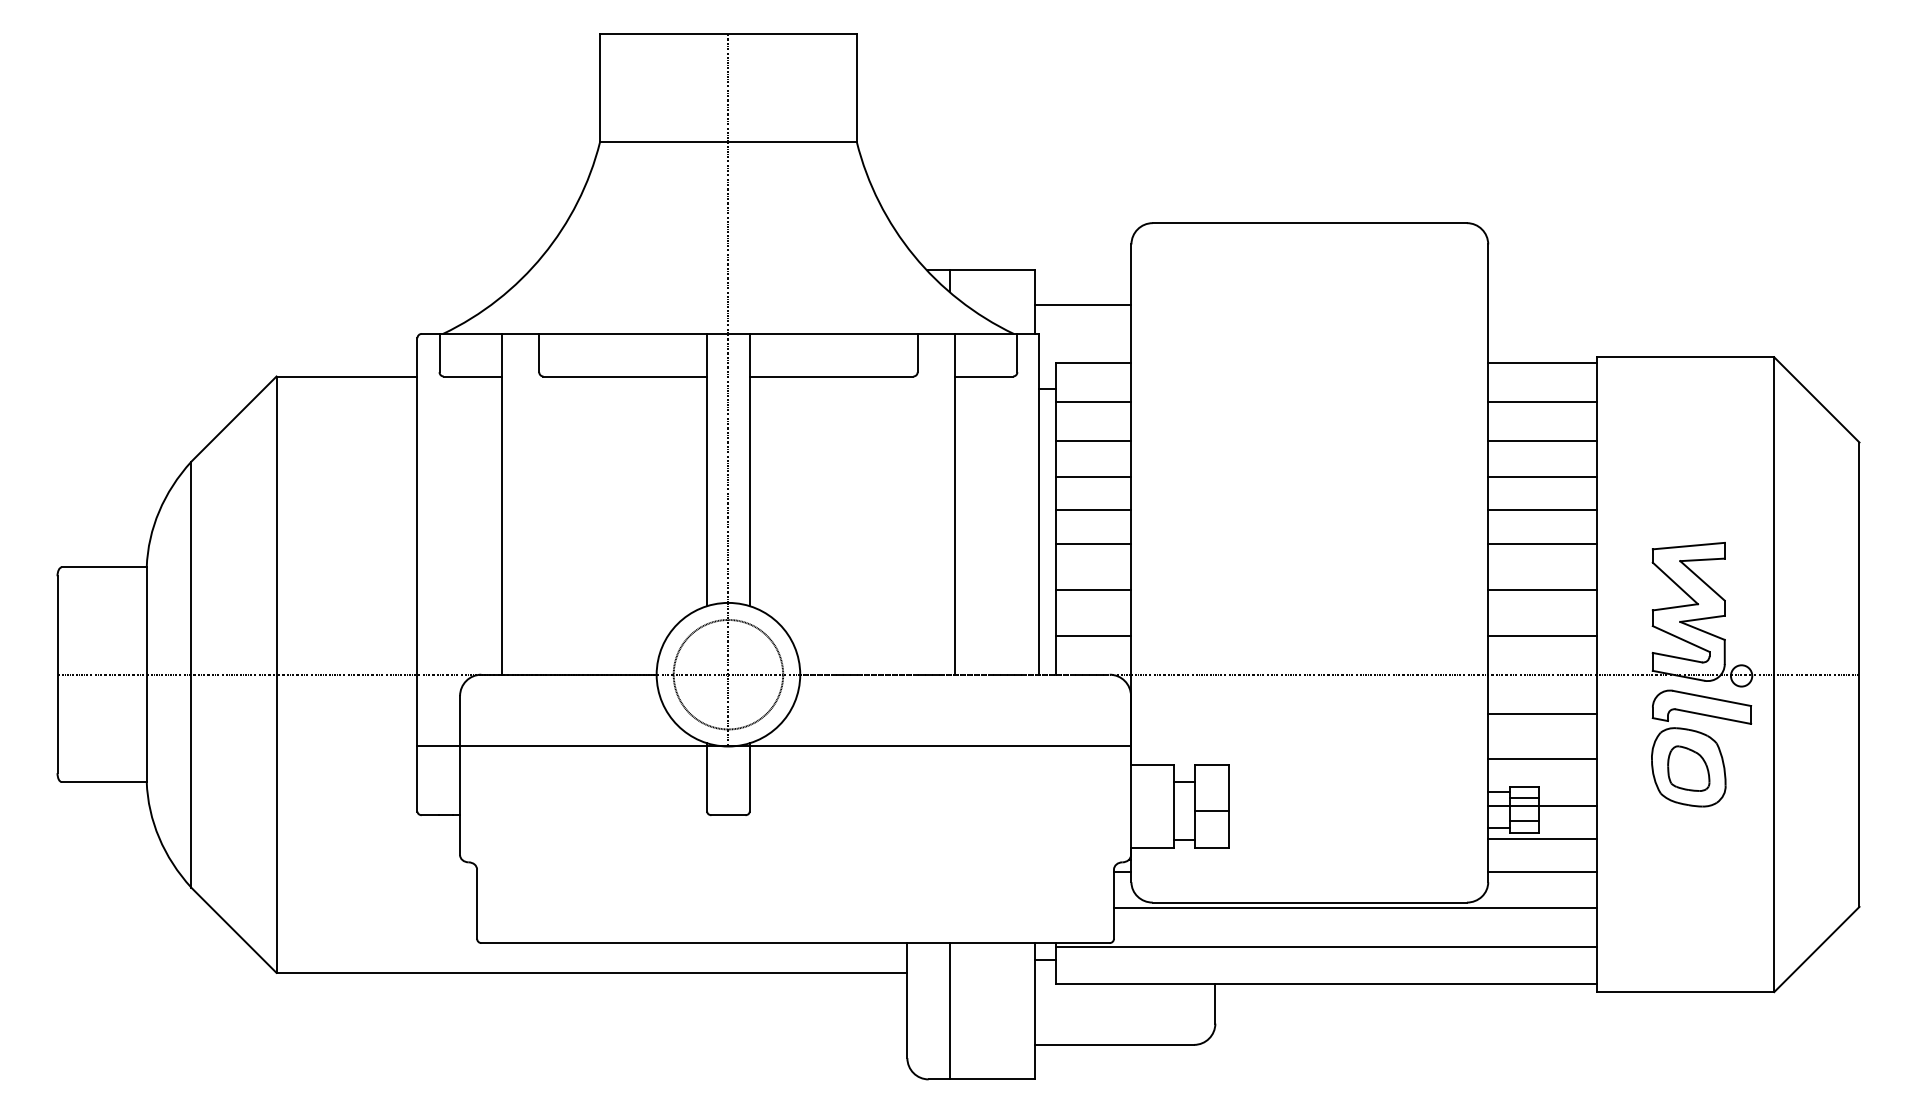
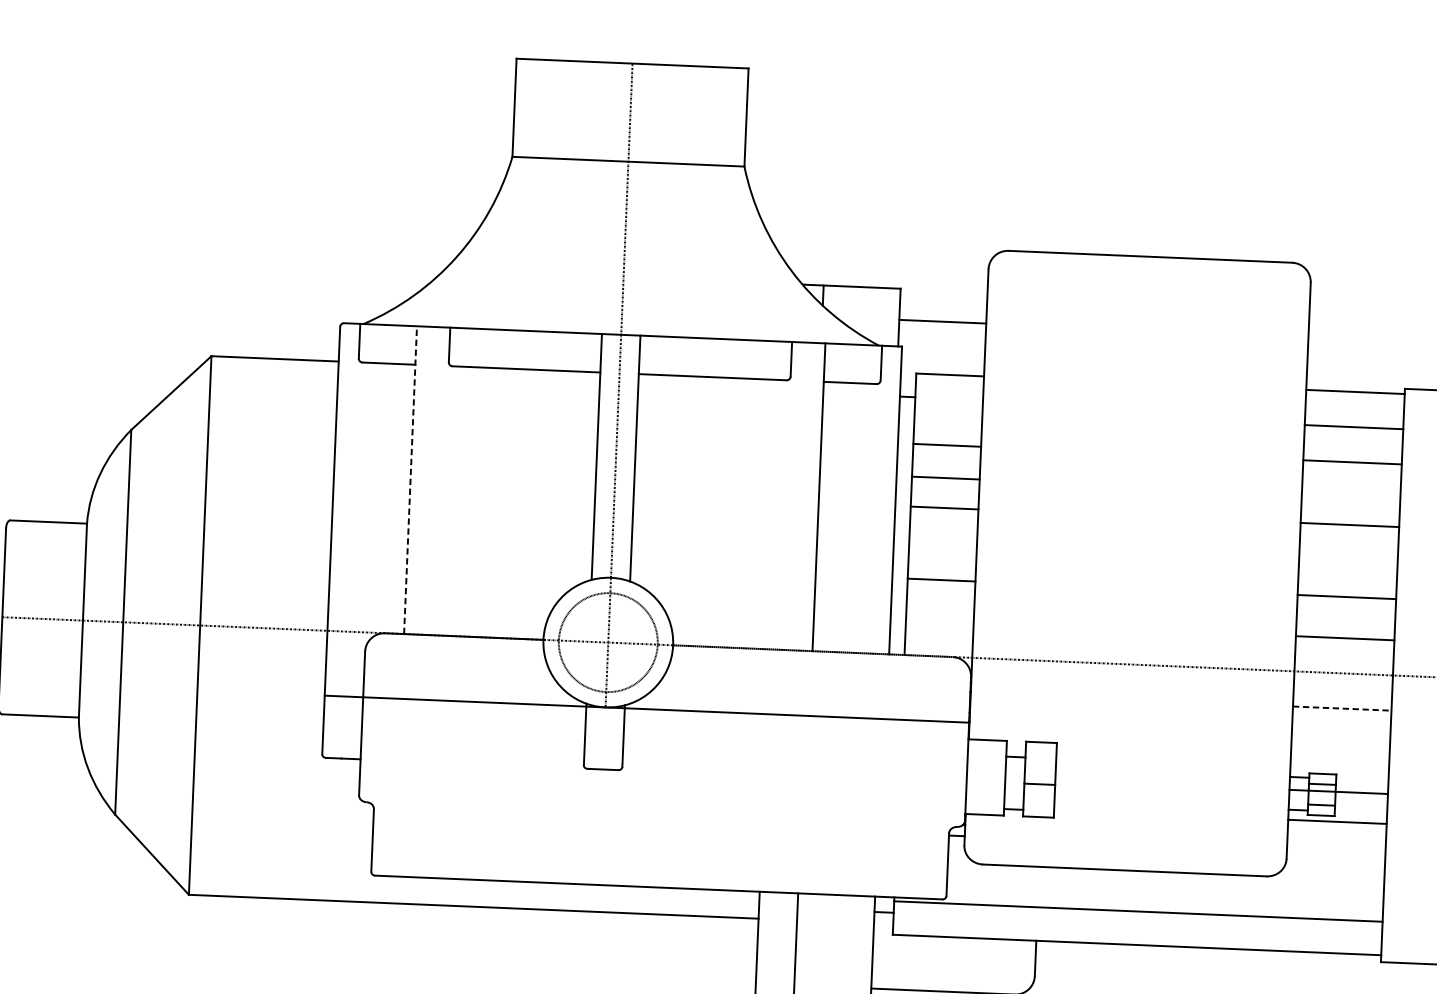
line: (1093, 402) -> (948, 410), removed
line: (1542, 477) -> (1350, 495), removed
line: (502, 503) -> (410, 479), solid -> dashed
line: (1093, 543) -> (942, 537), removed
line: (1542, 543) -> (1348, 554), removed
line: (1093, 635) -> (939, 621), removed
line: (1542, 713) -> (1342, 708), solid -> dashed
line: (1542, 759) -> (1340, 750), removed
line: (1542, 872) -> (1335, 852), removed
line: (1355, 908) -> (1165, 877), removed

